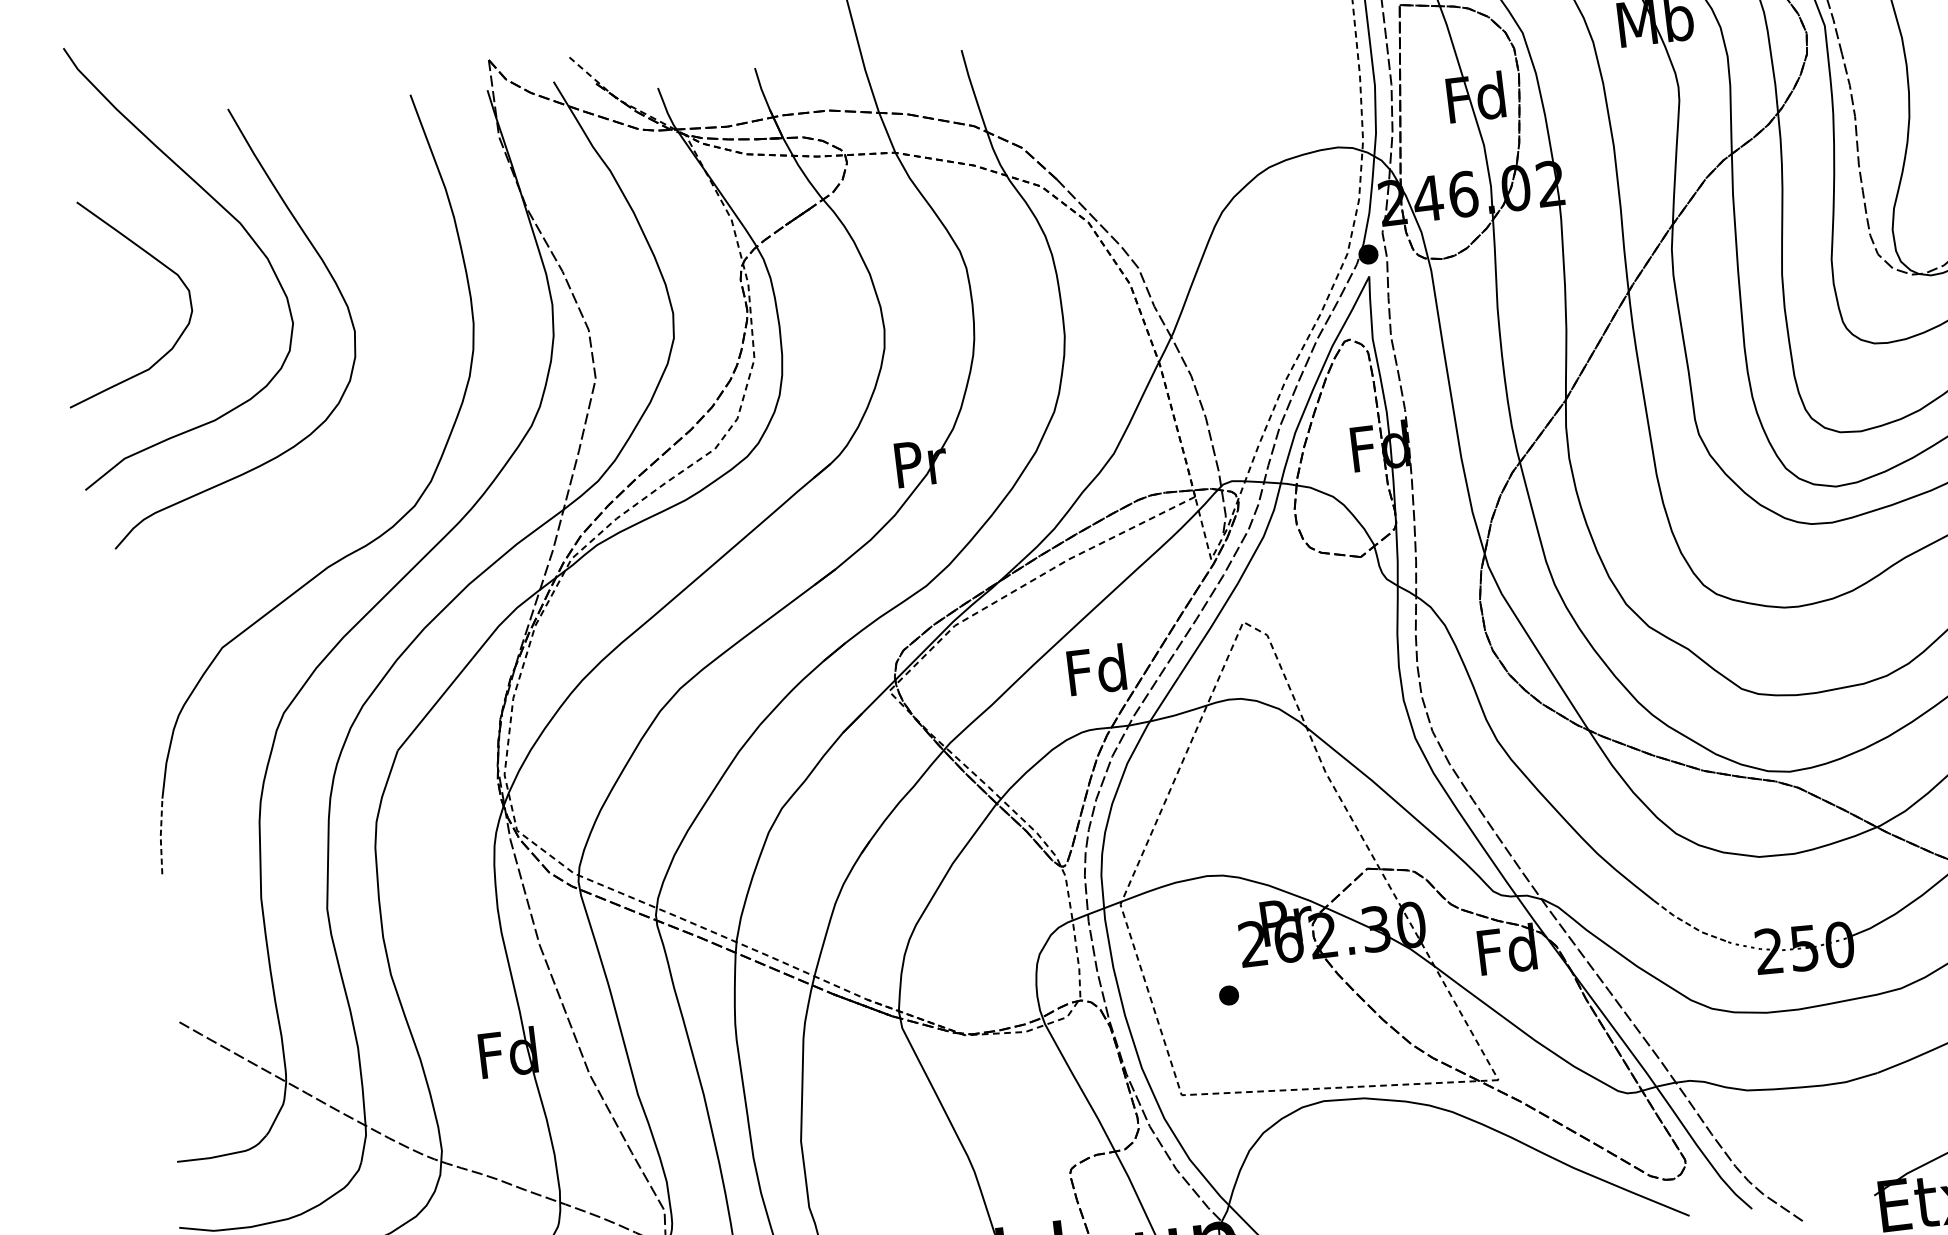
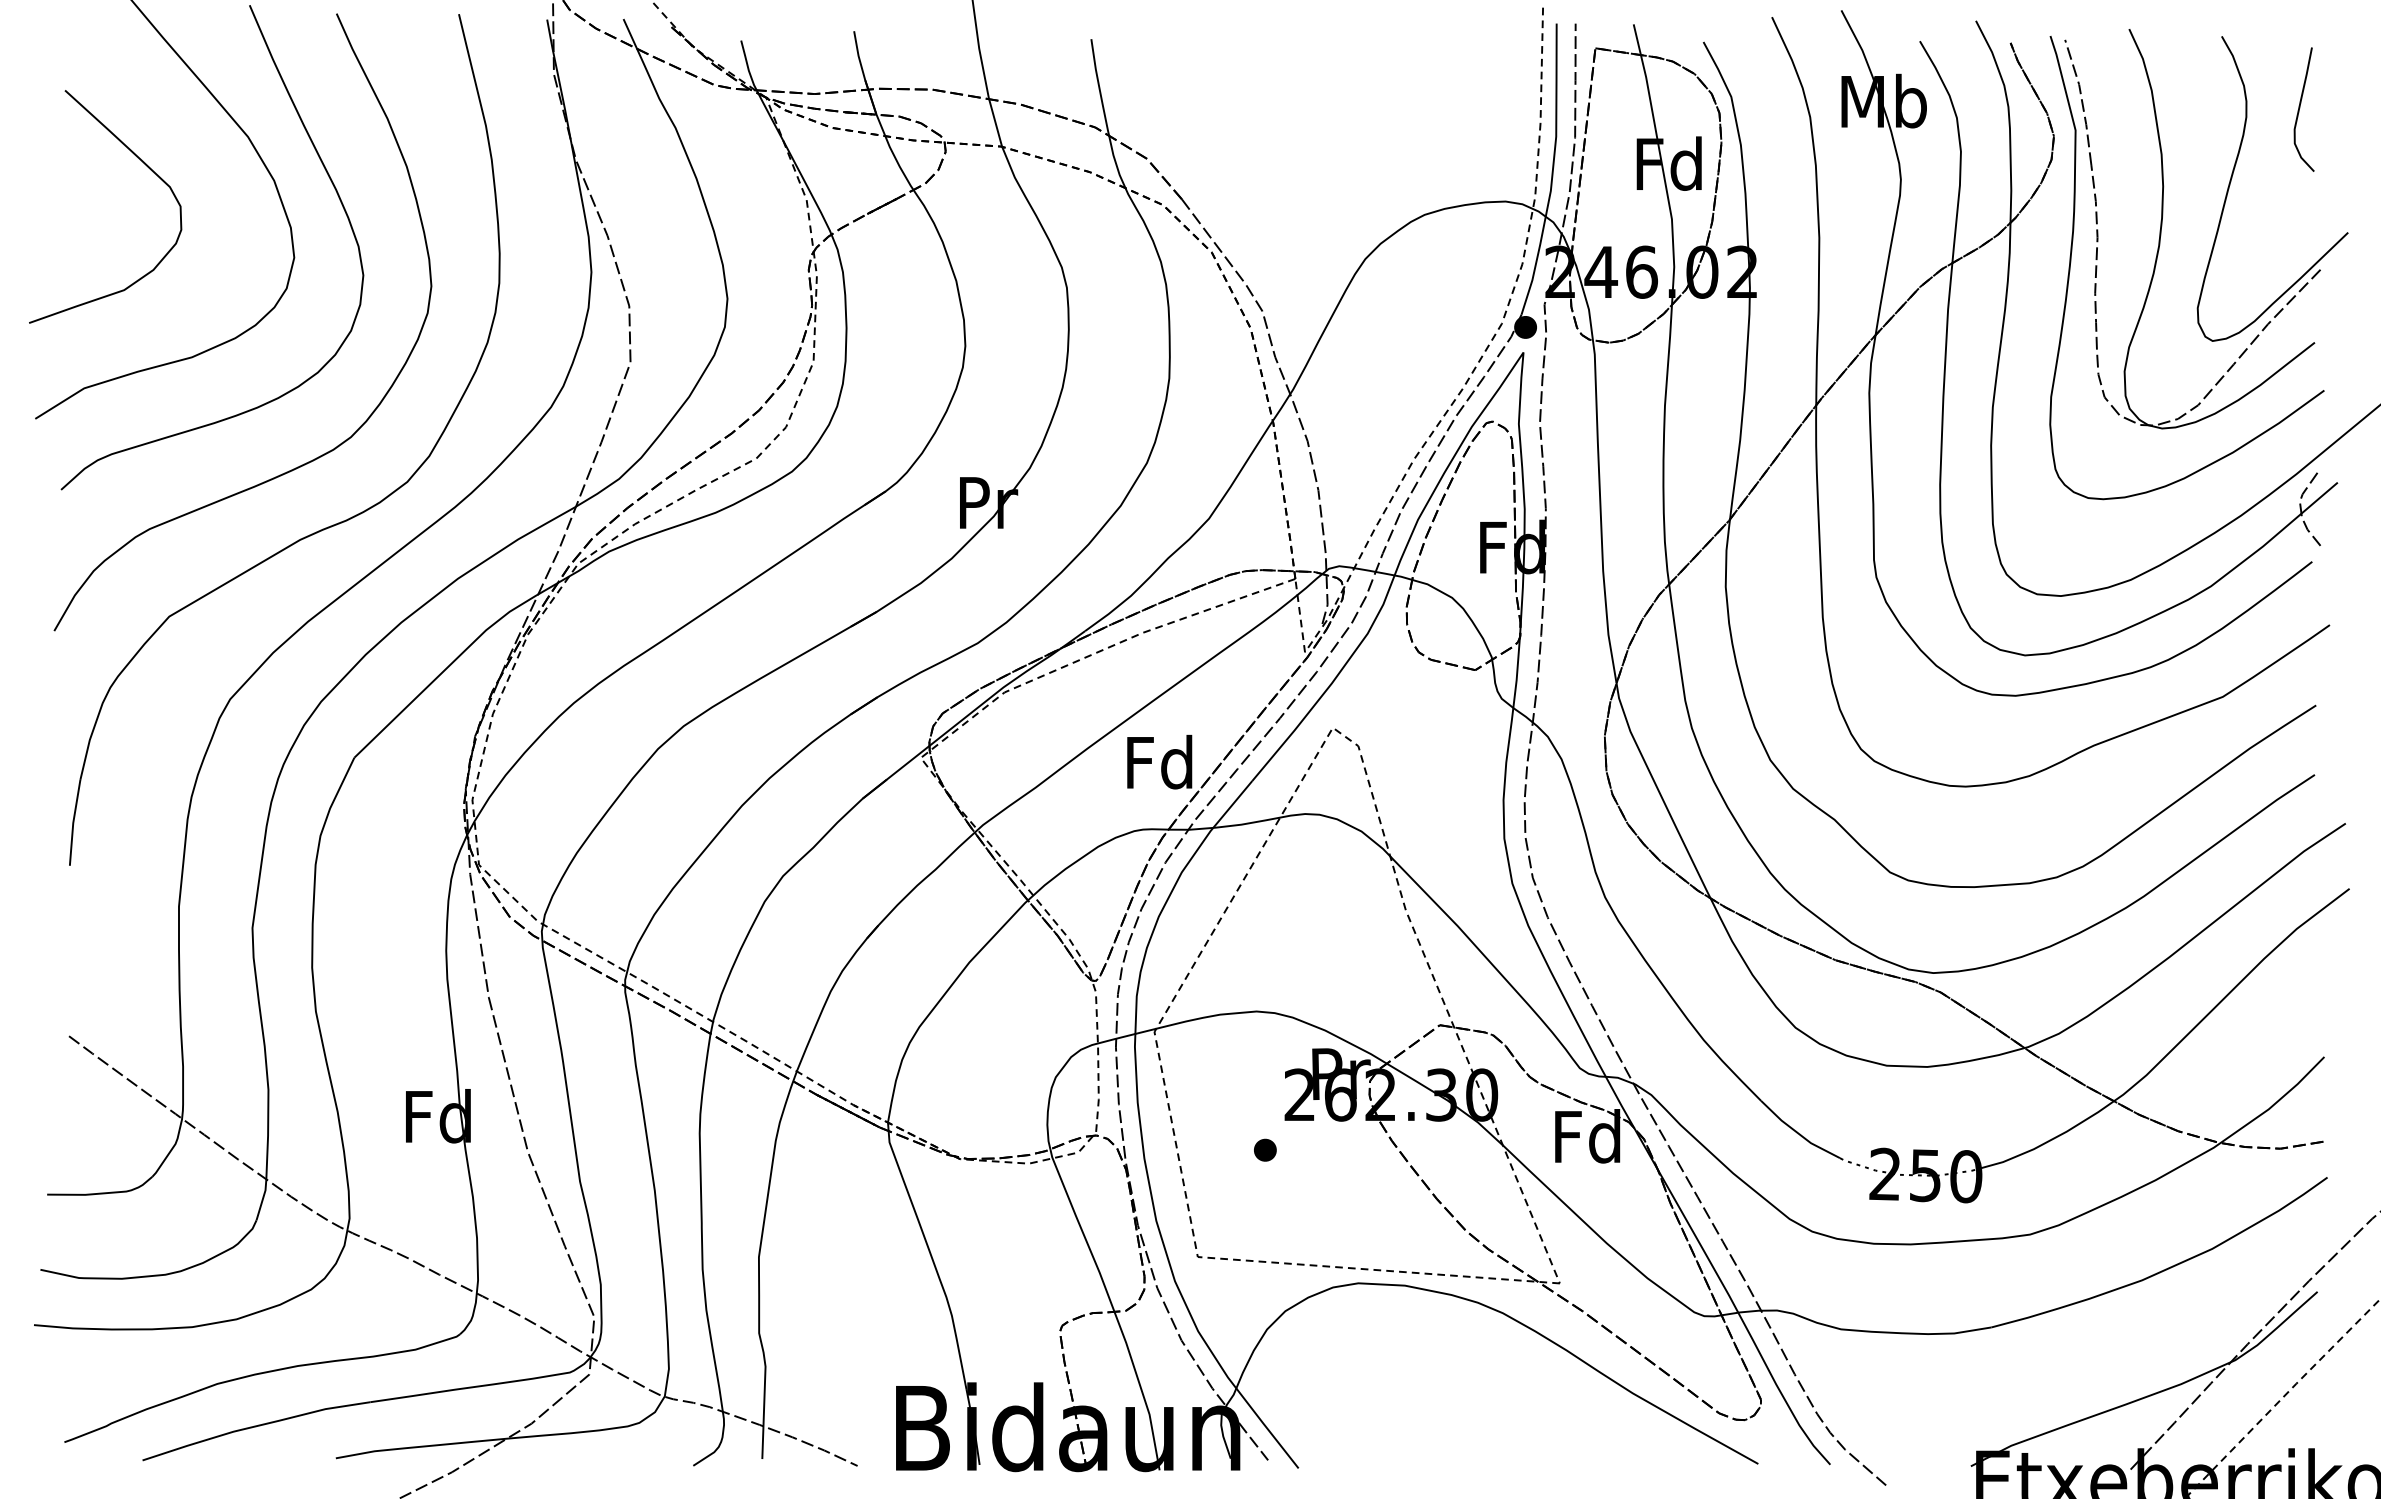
curve: (328, 497) -> (310, 460), added
line: (161, 837) -> (73, 823), dashed -> solid
line: (1688, 925) -> (1797, 1133), dashed -> solid

